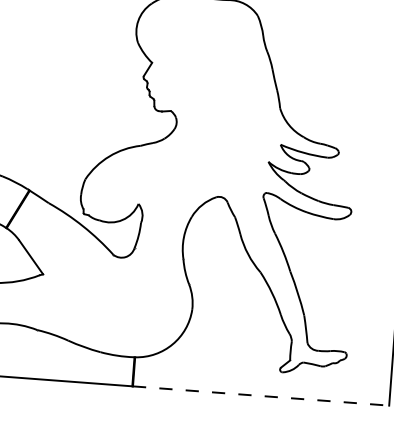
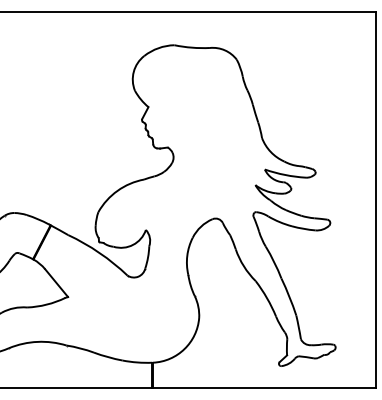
line: (261, 395) -> (264, 387), dashed -> solid

